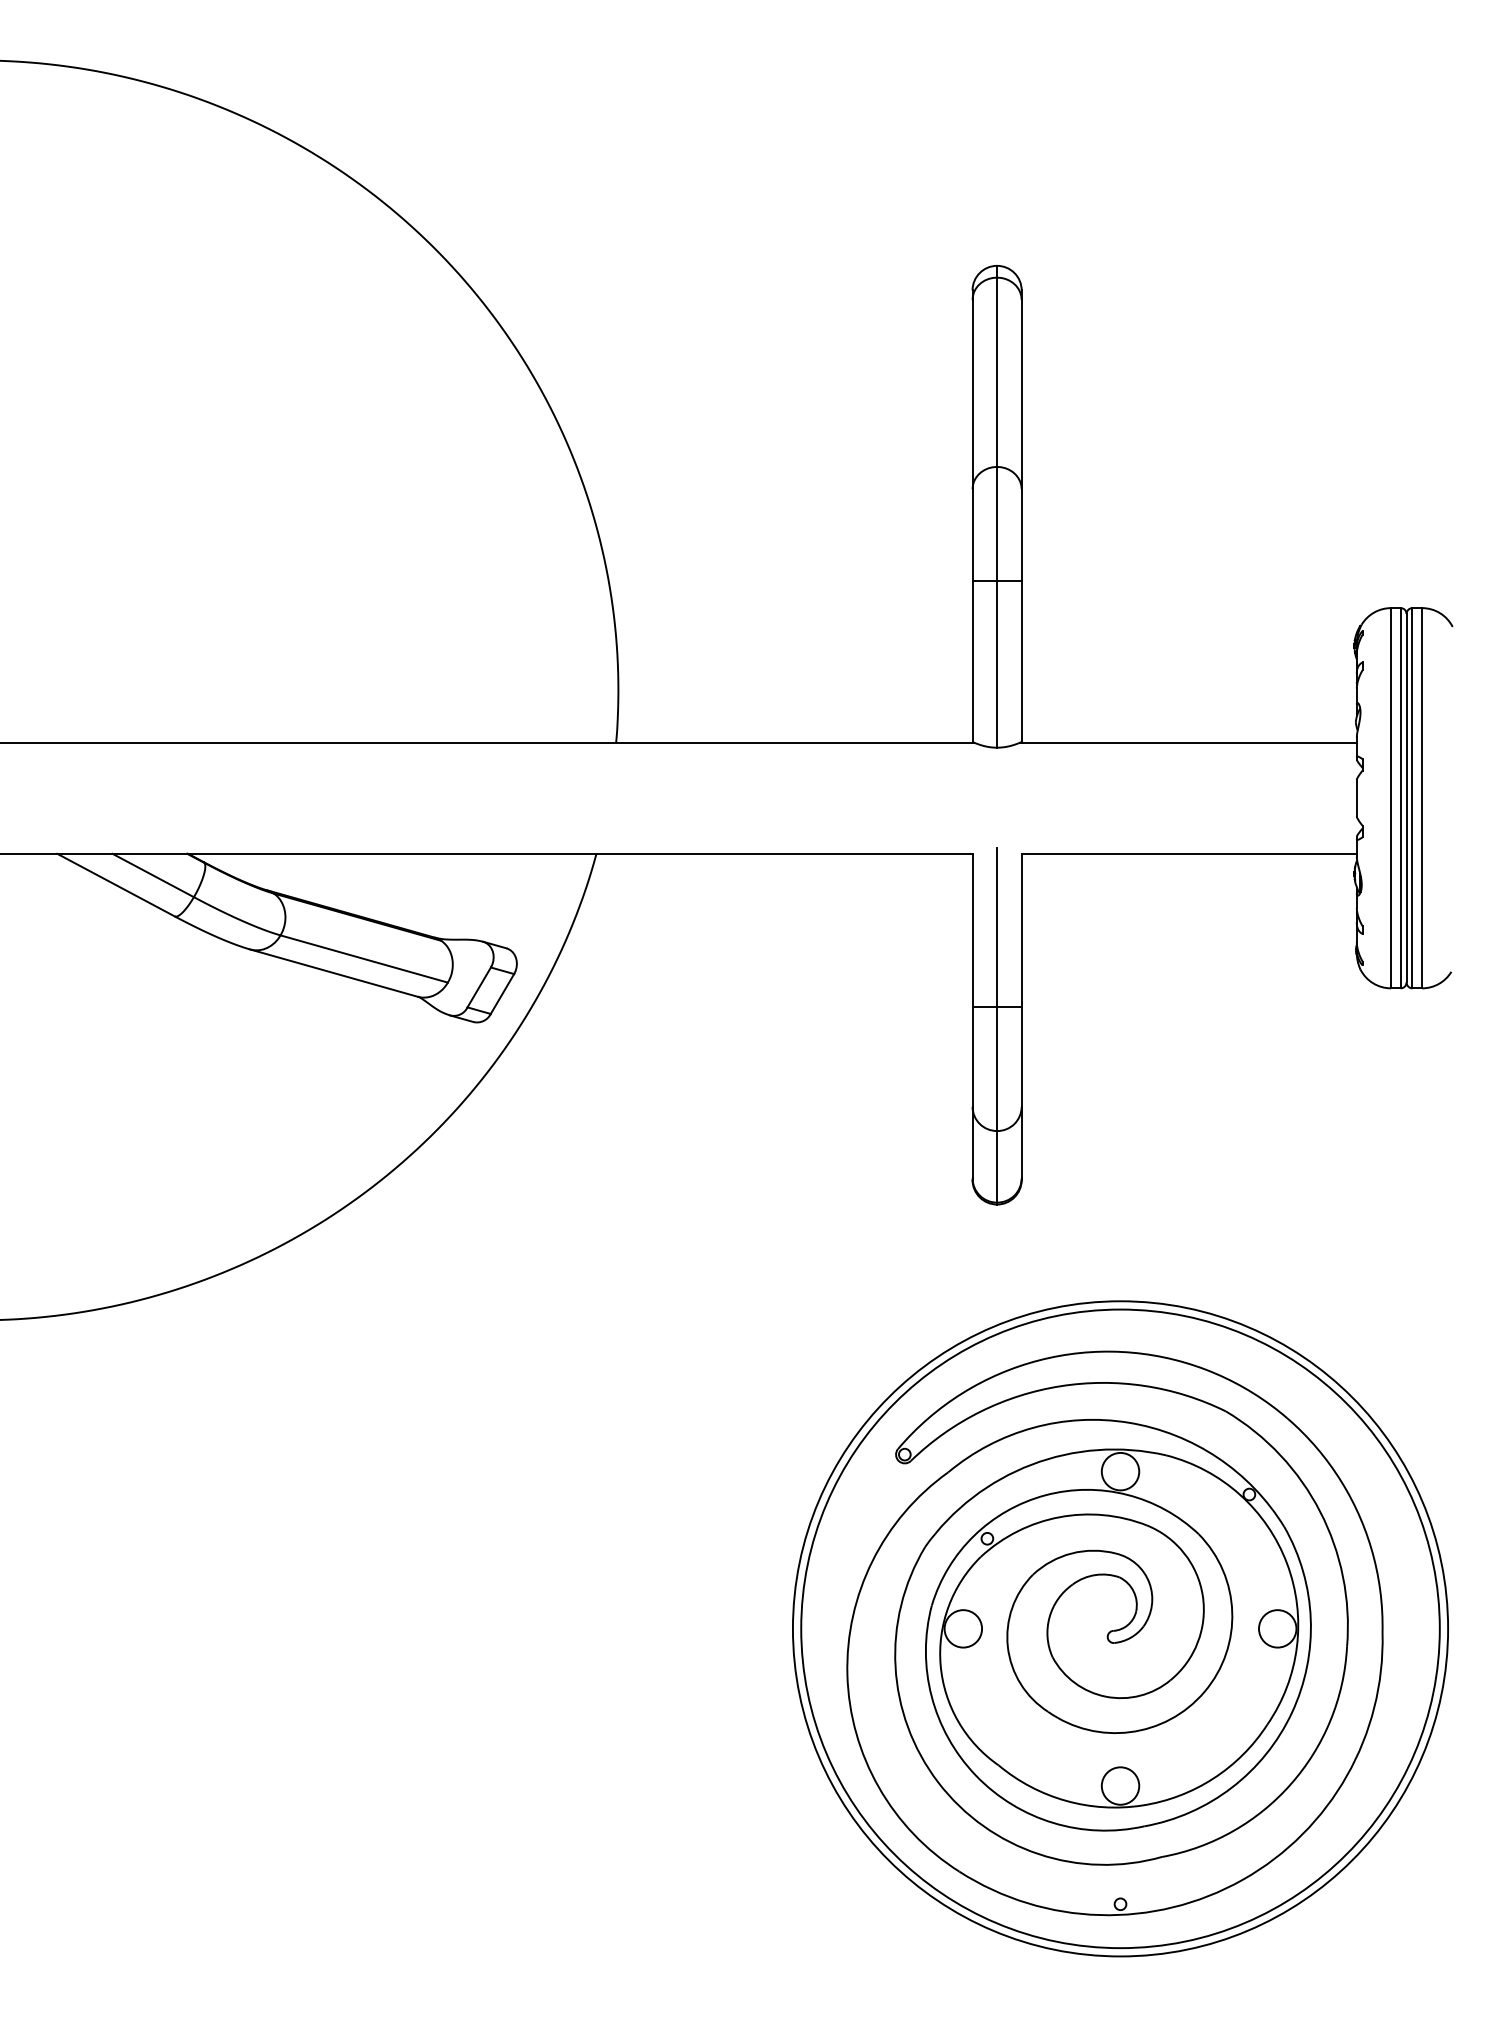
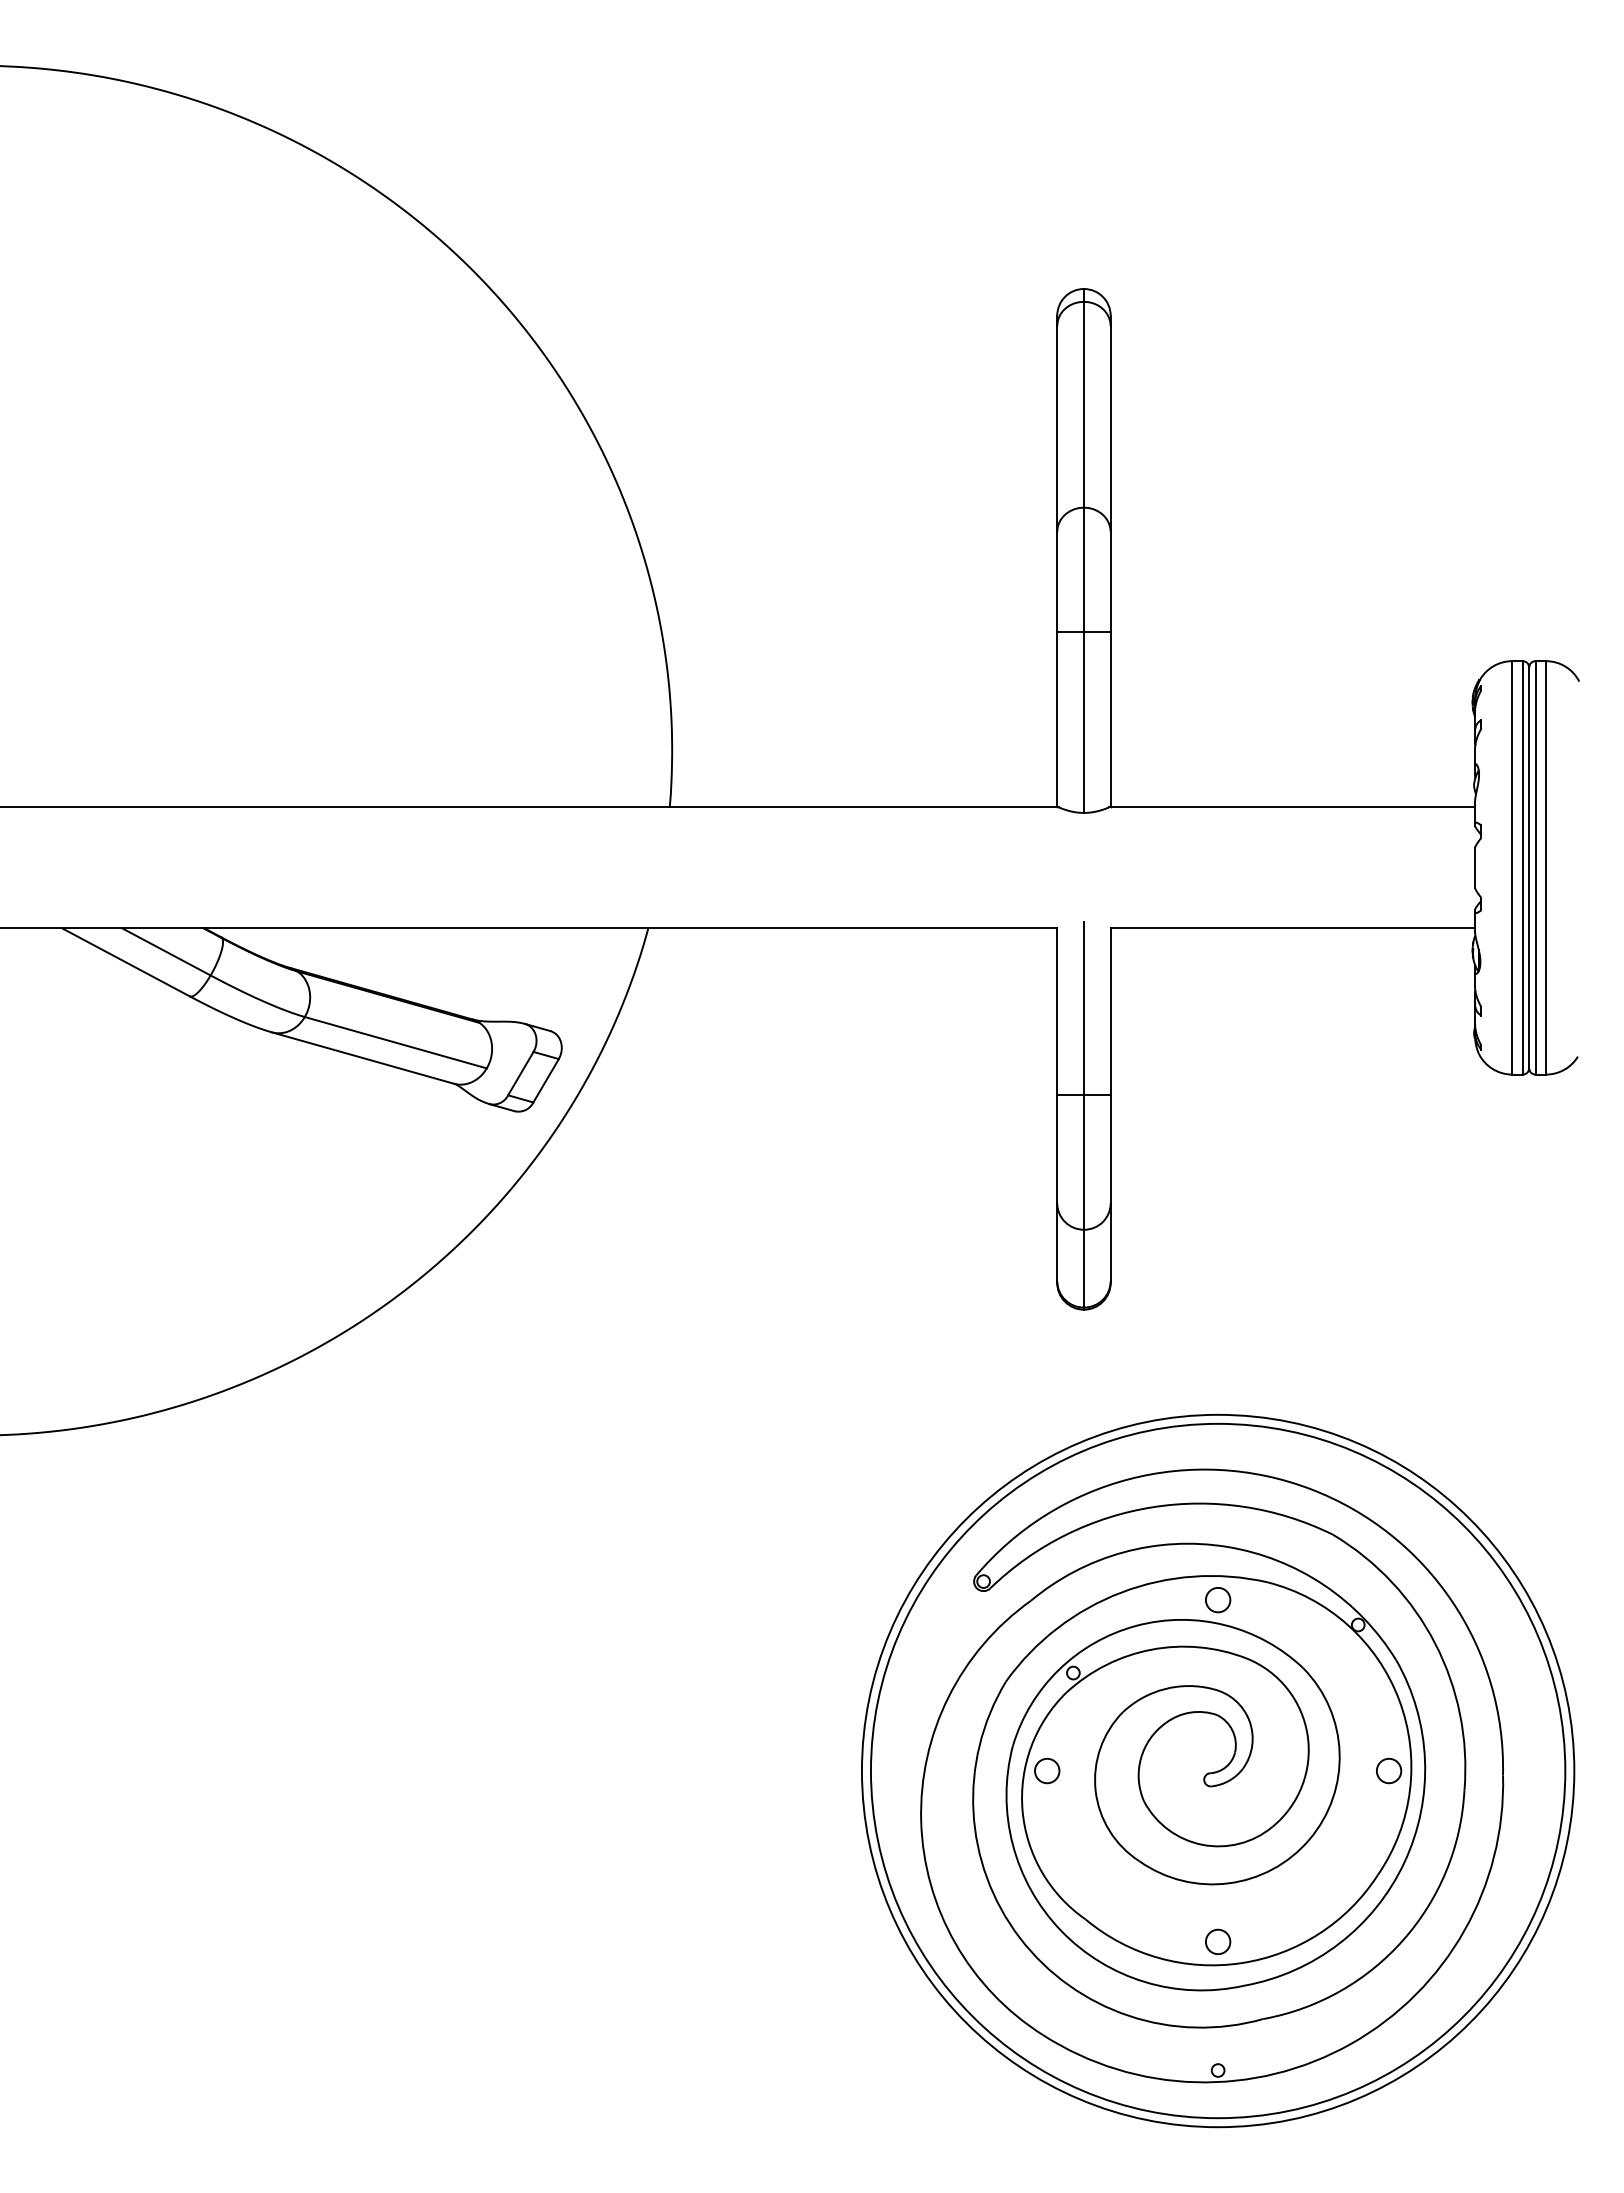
circle: (1119, 1471) -> (1217, 1599), size x0.6
circle: (962, 1628) -> (1046, 1770), size x0.6
circle: (1277, 1628) -> (1388, 1770), size x0.6
circle: (1119, 1785) -> (1217, 1941), size x0.6

